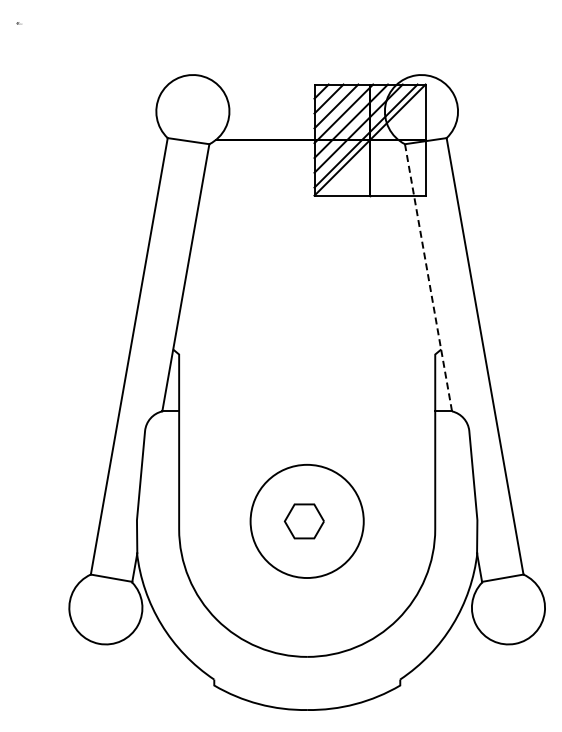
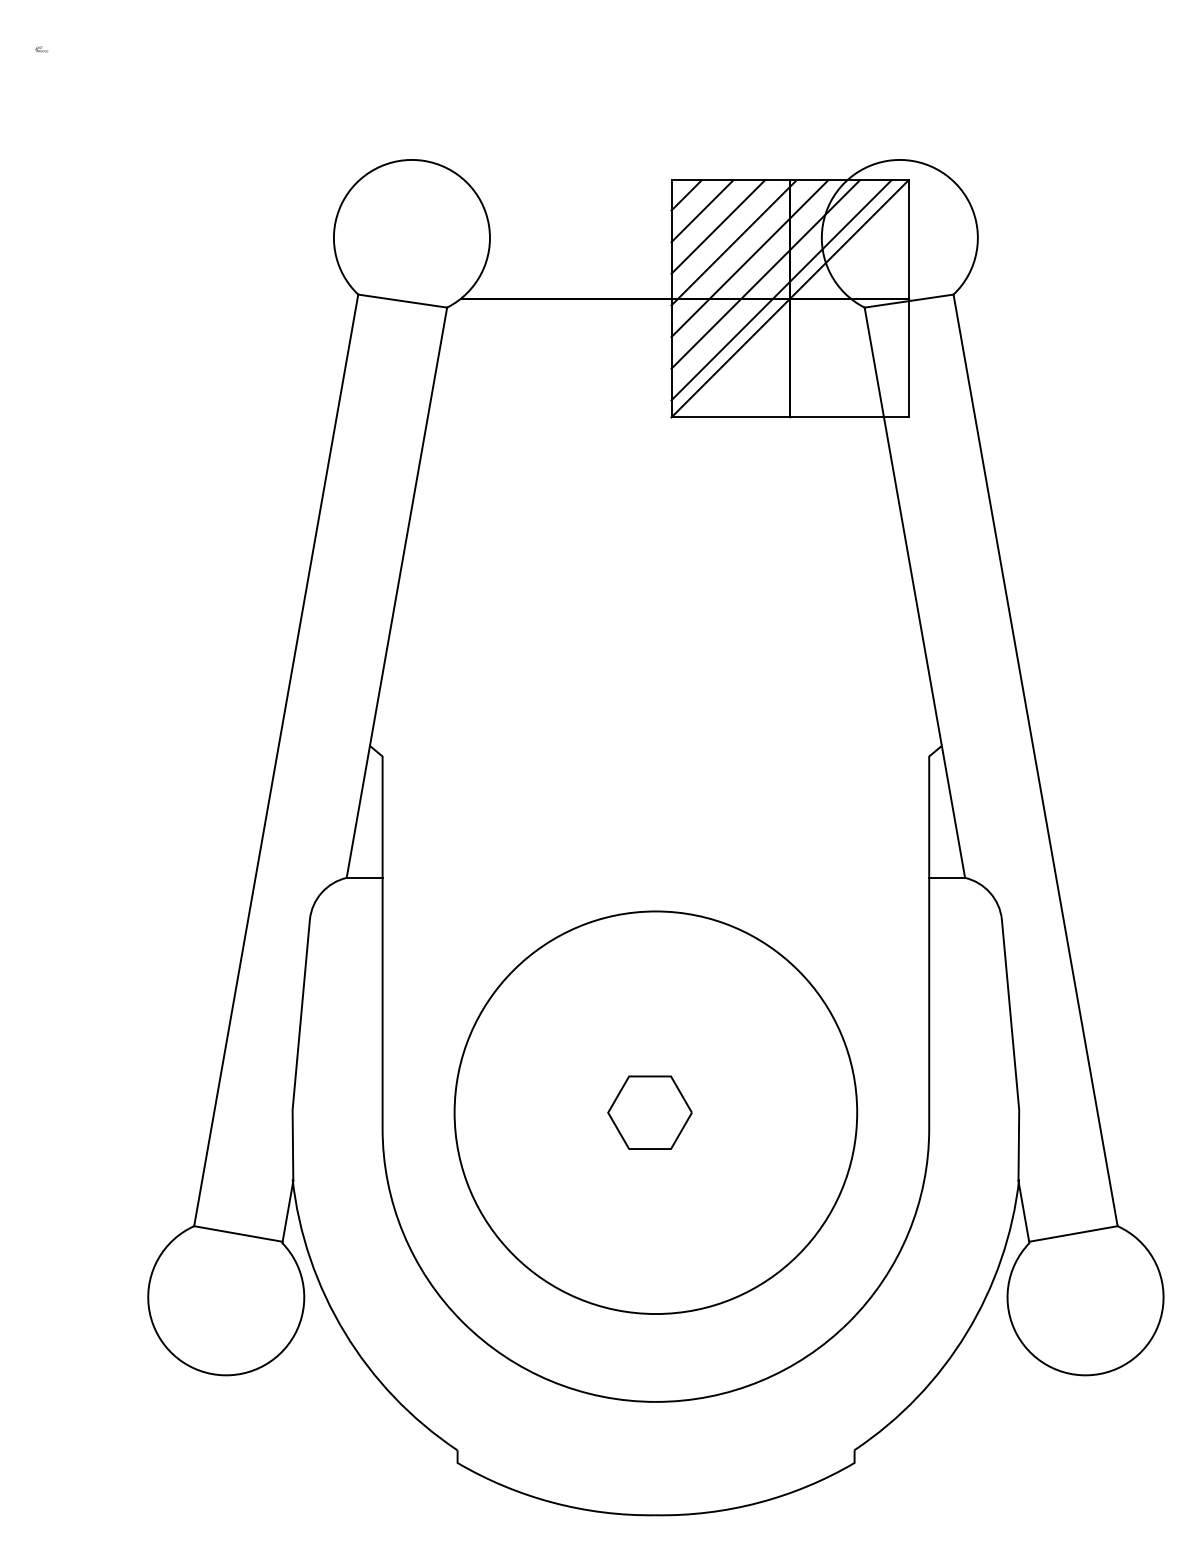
line: (428, 277) -> (914, 592), dashed -> solid
circle: (306, 521) -> (654, 1112), size x1.67

